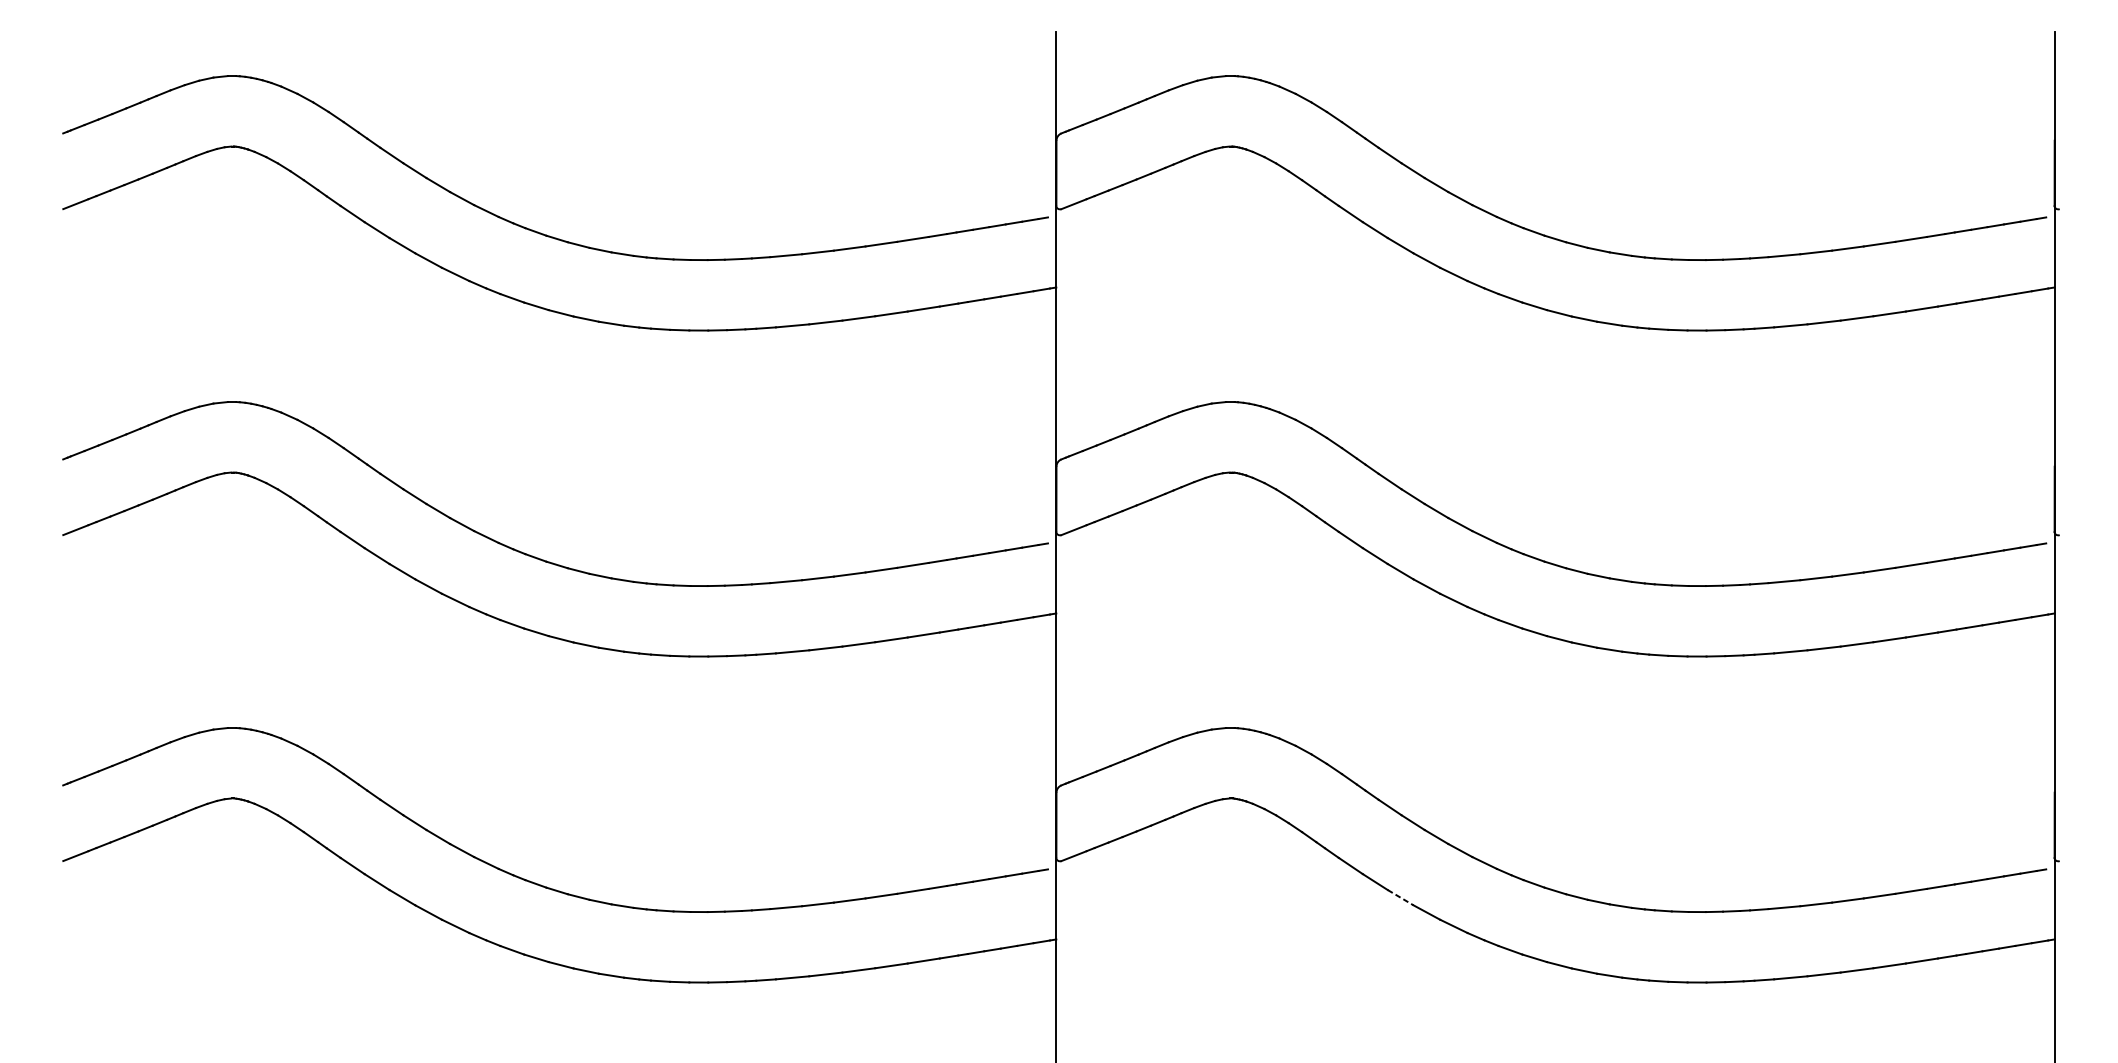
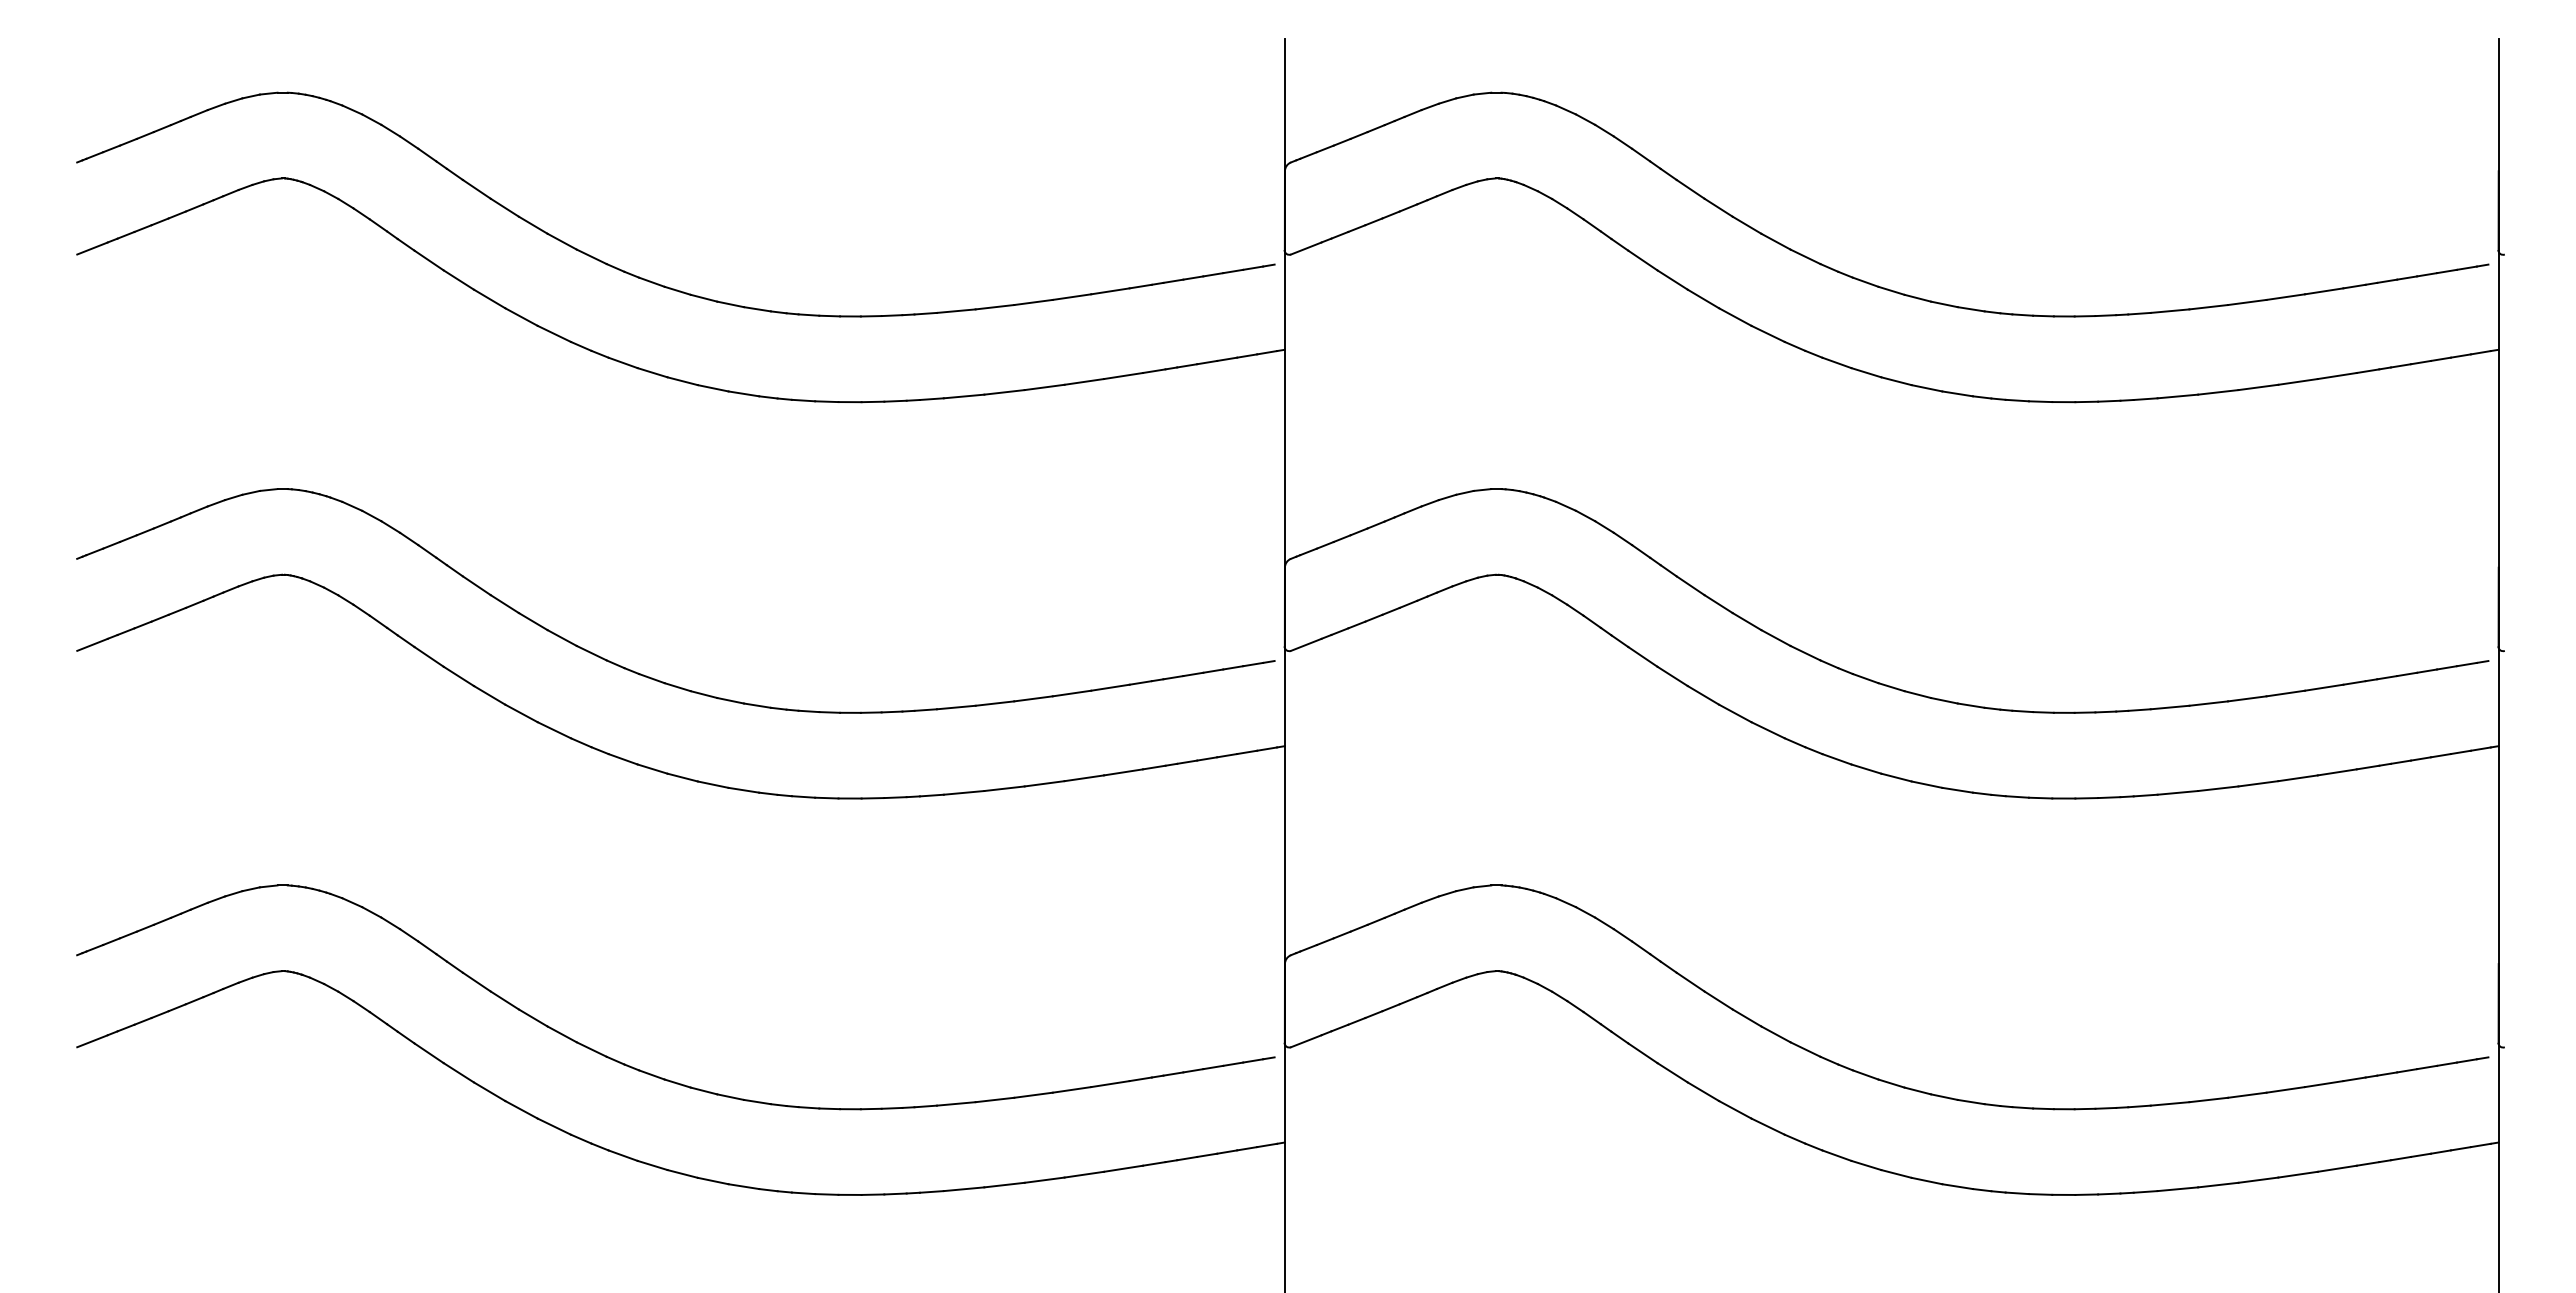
line: (1400, 898) -> (1703, 1092), dashed -> solid

